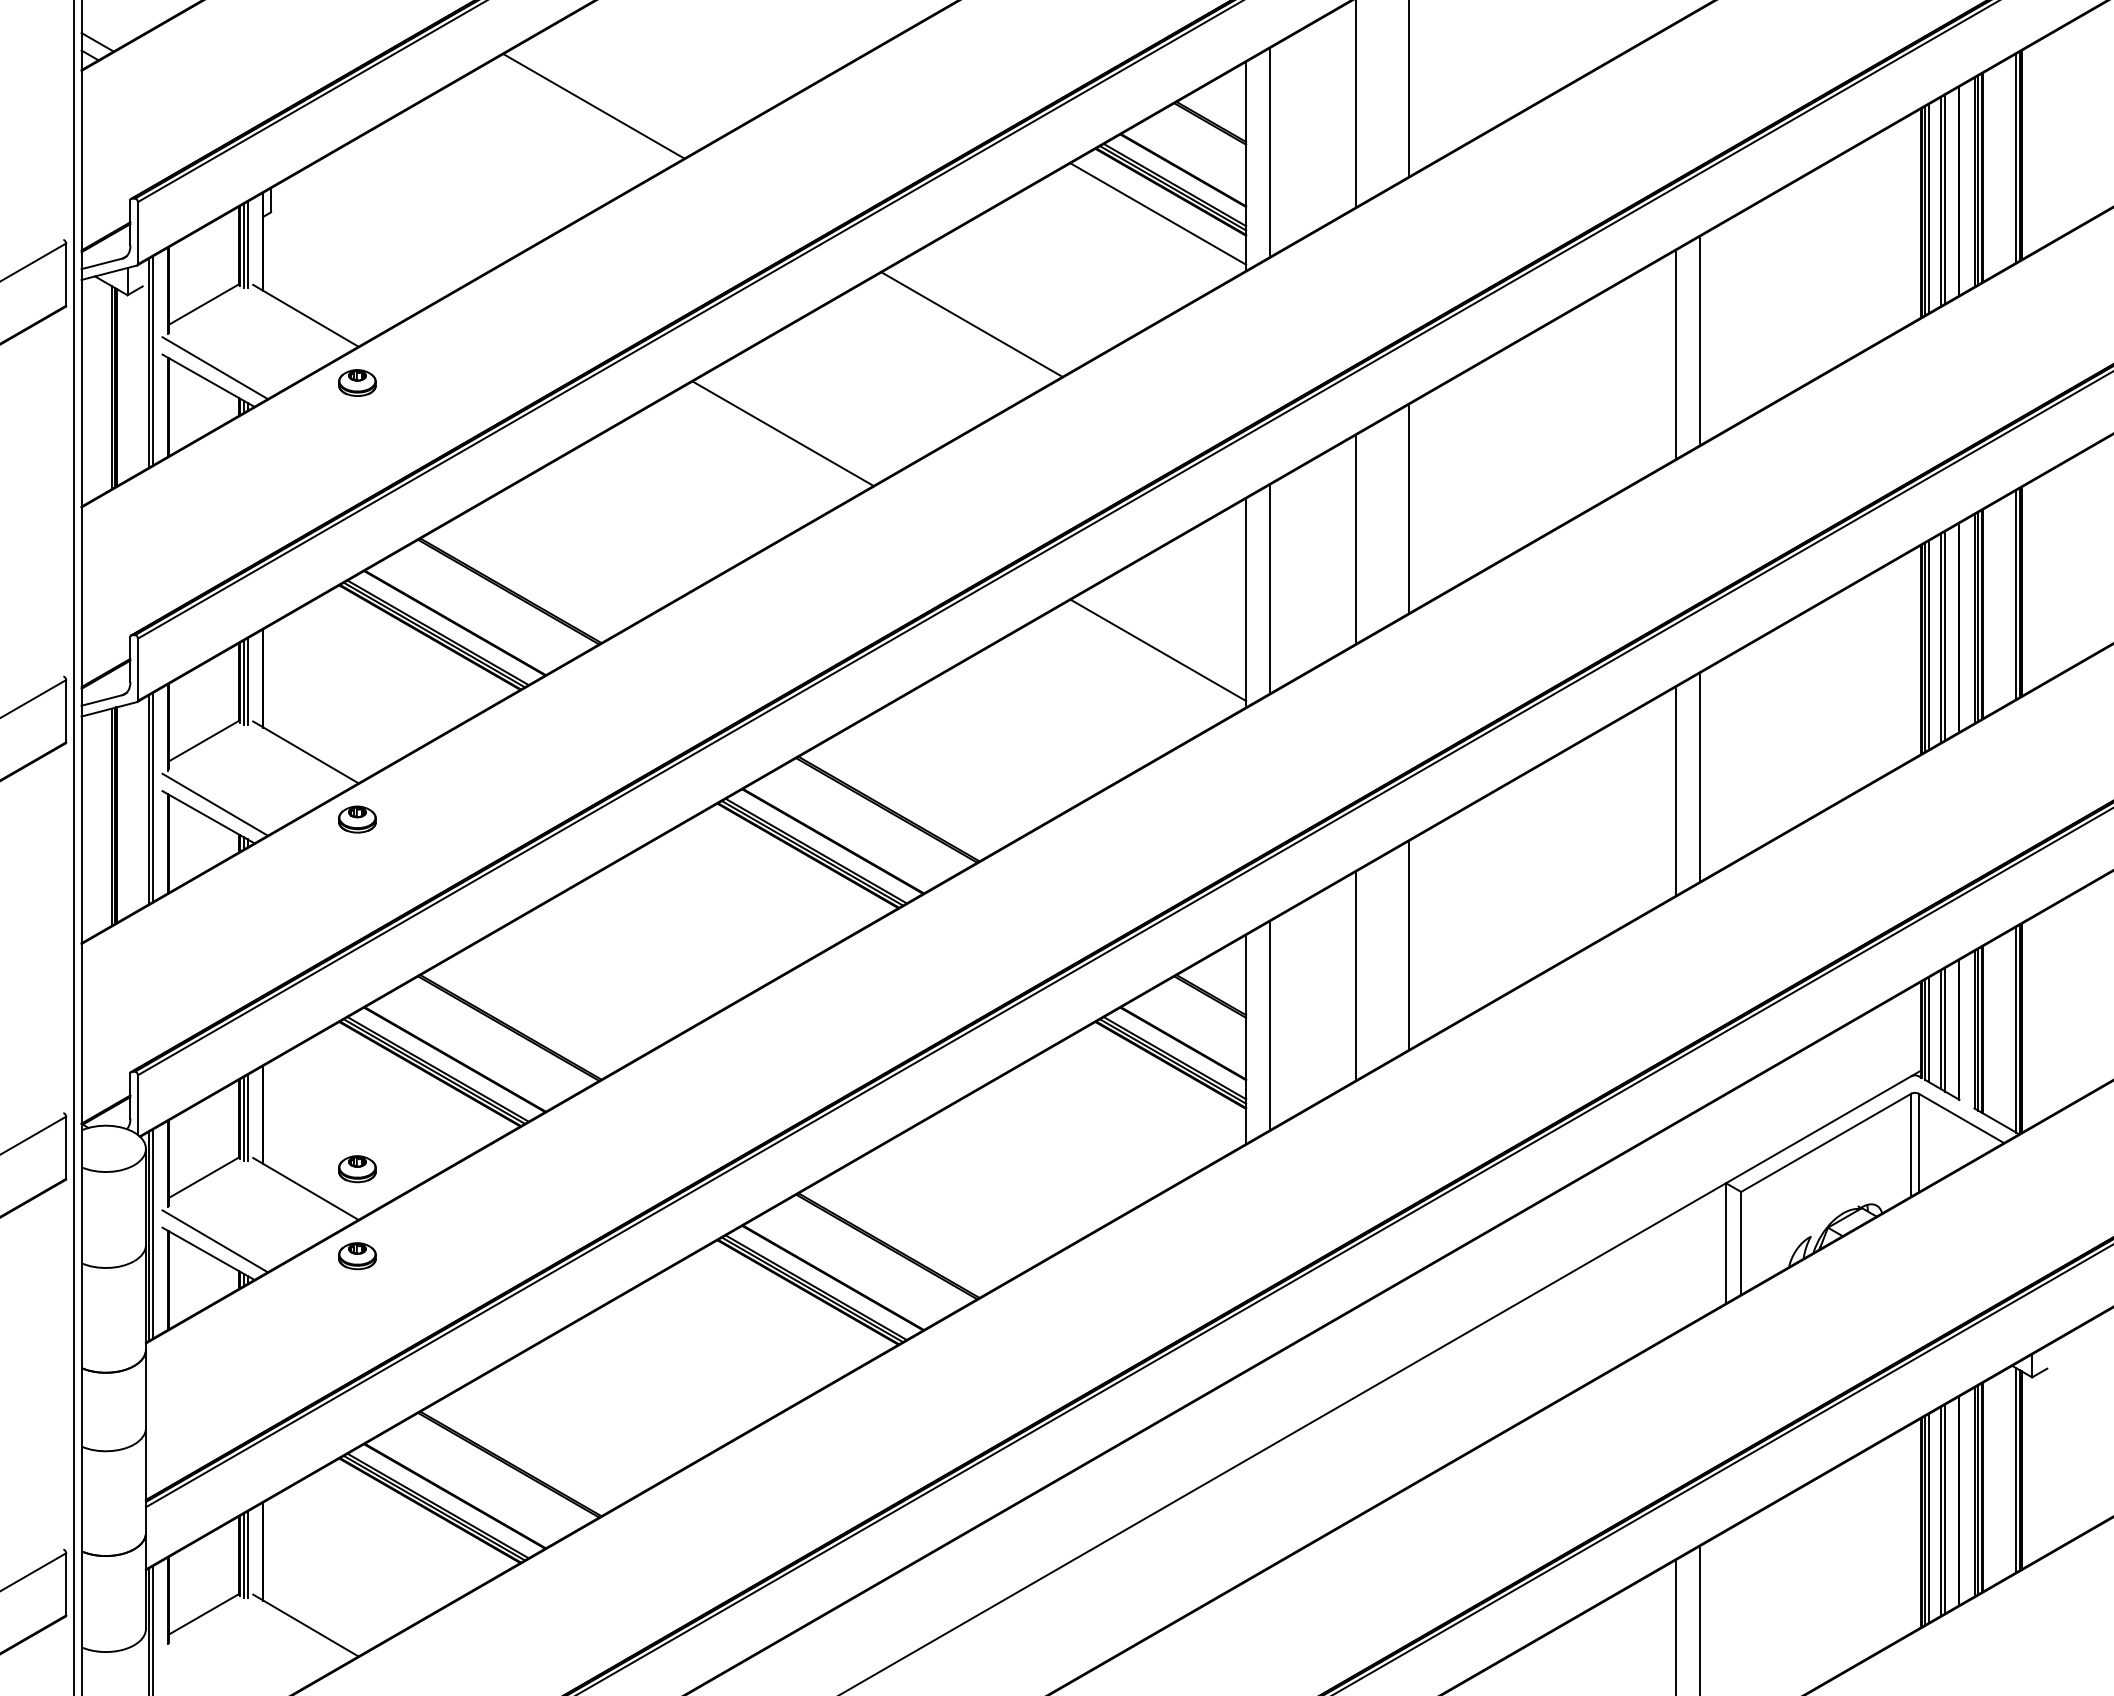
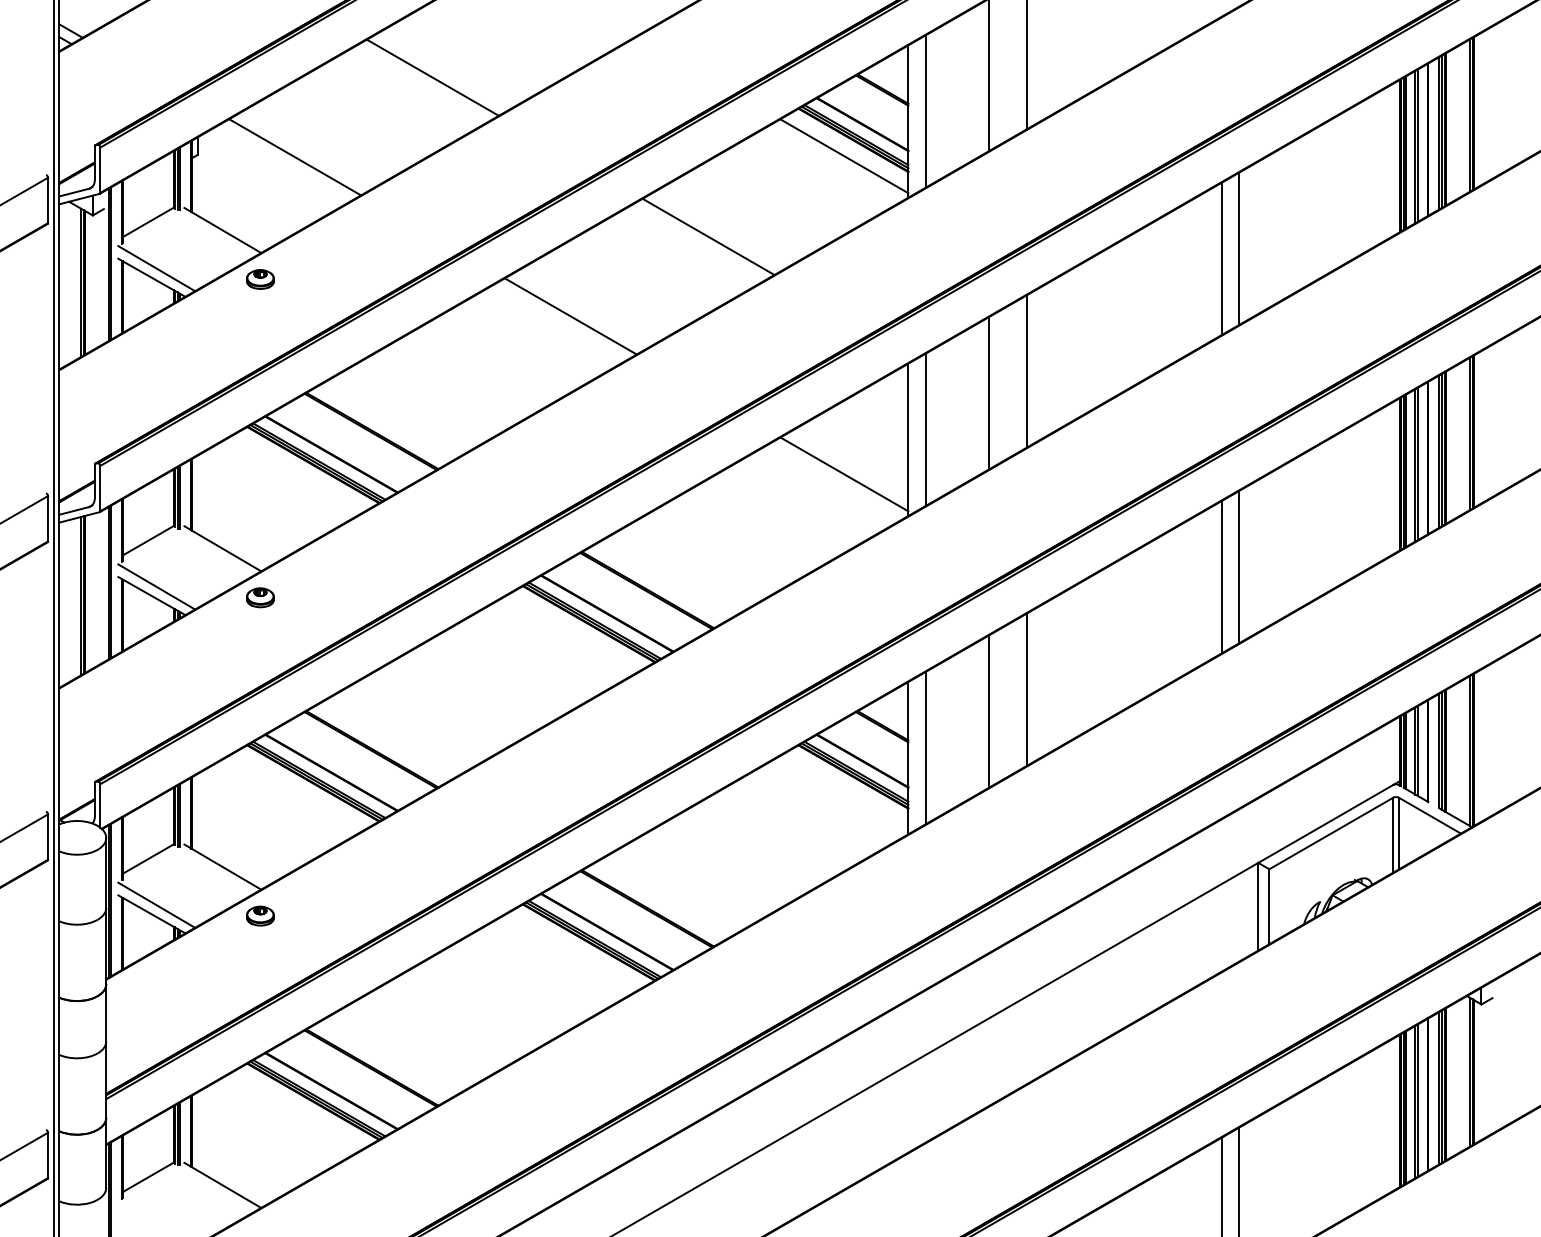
line: (404, 215) -> (294, 157), added
part: (357, 1169) -> (260, 852), removed

